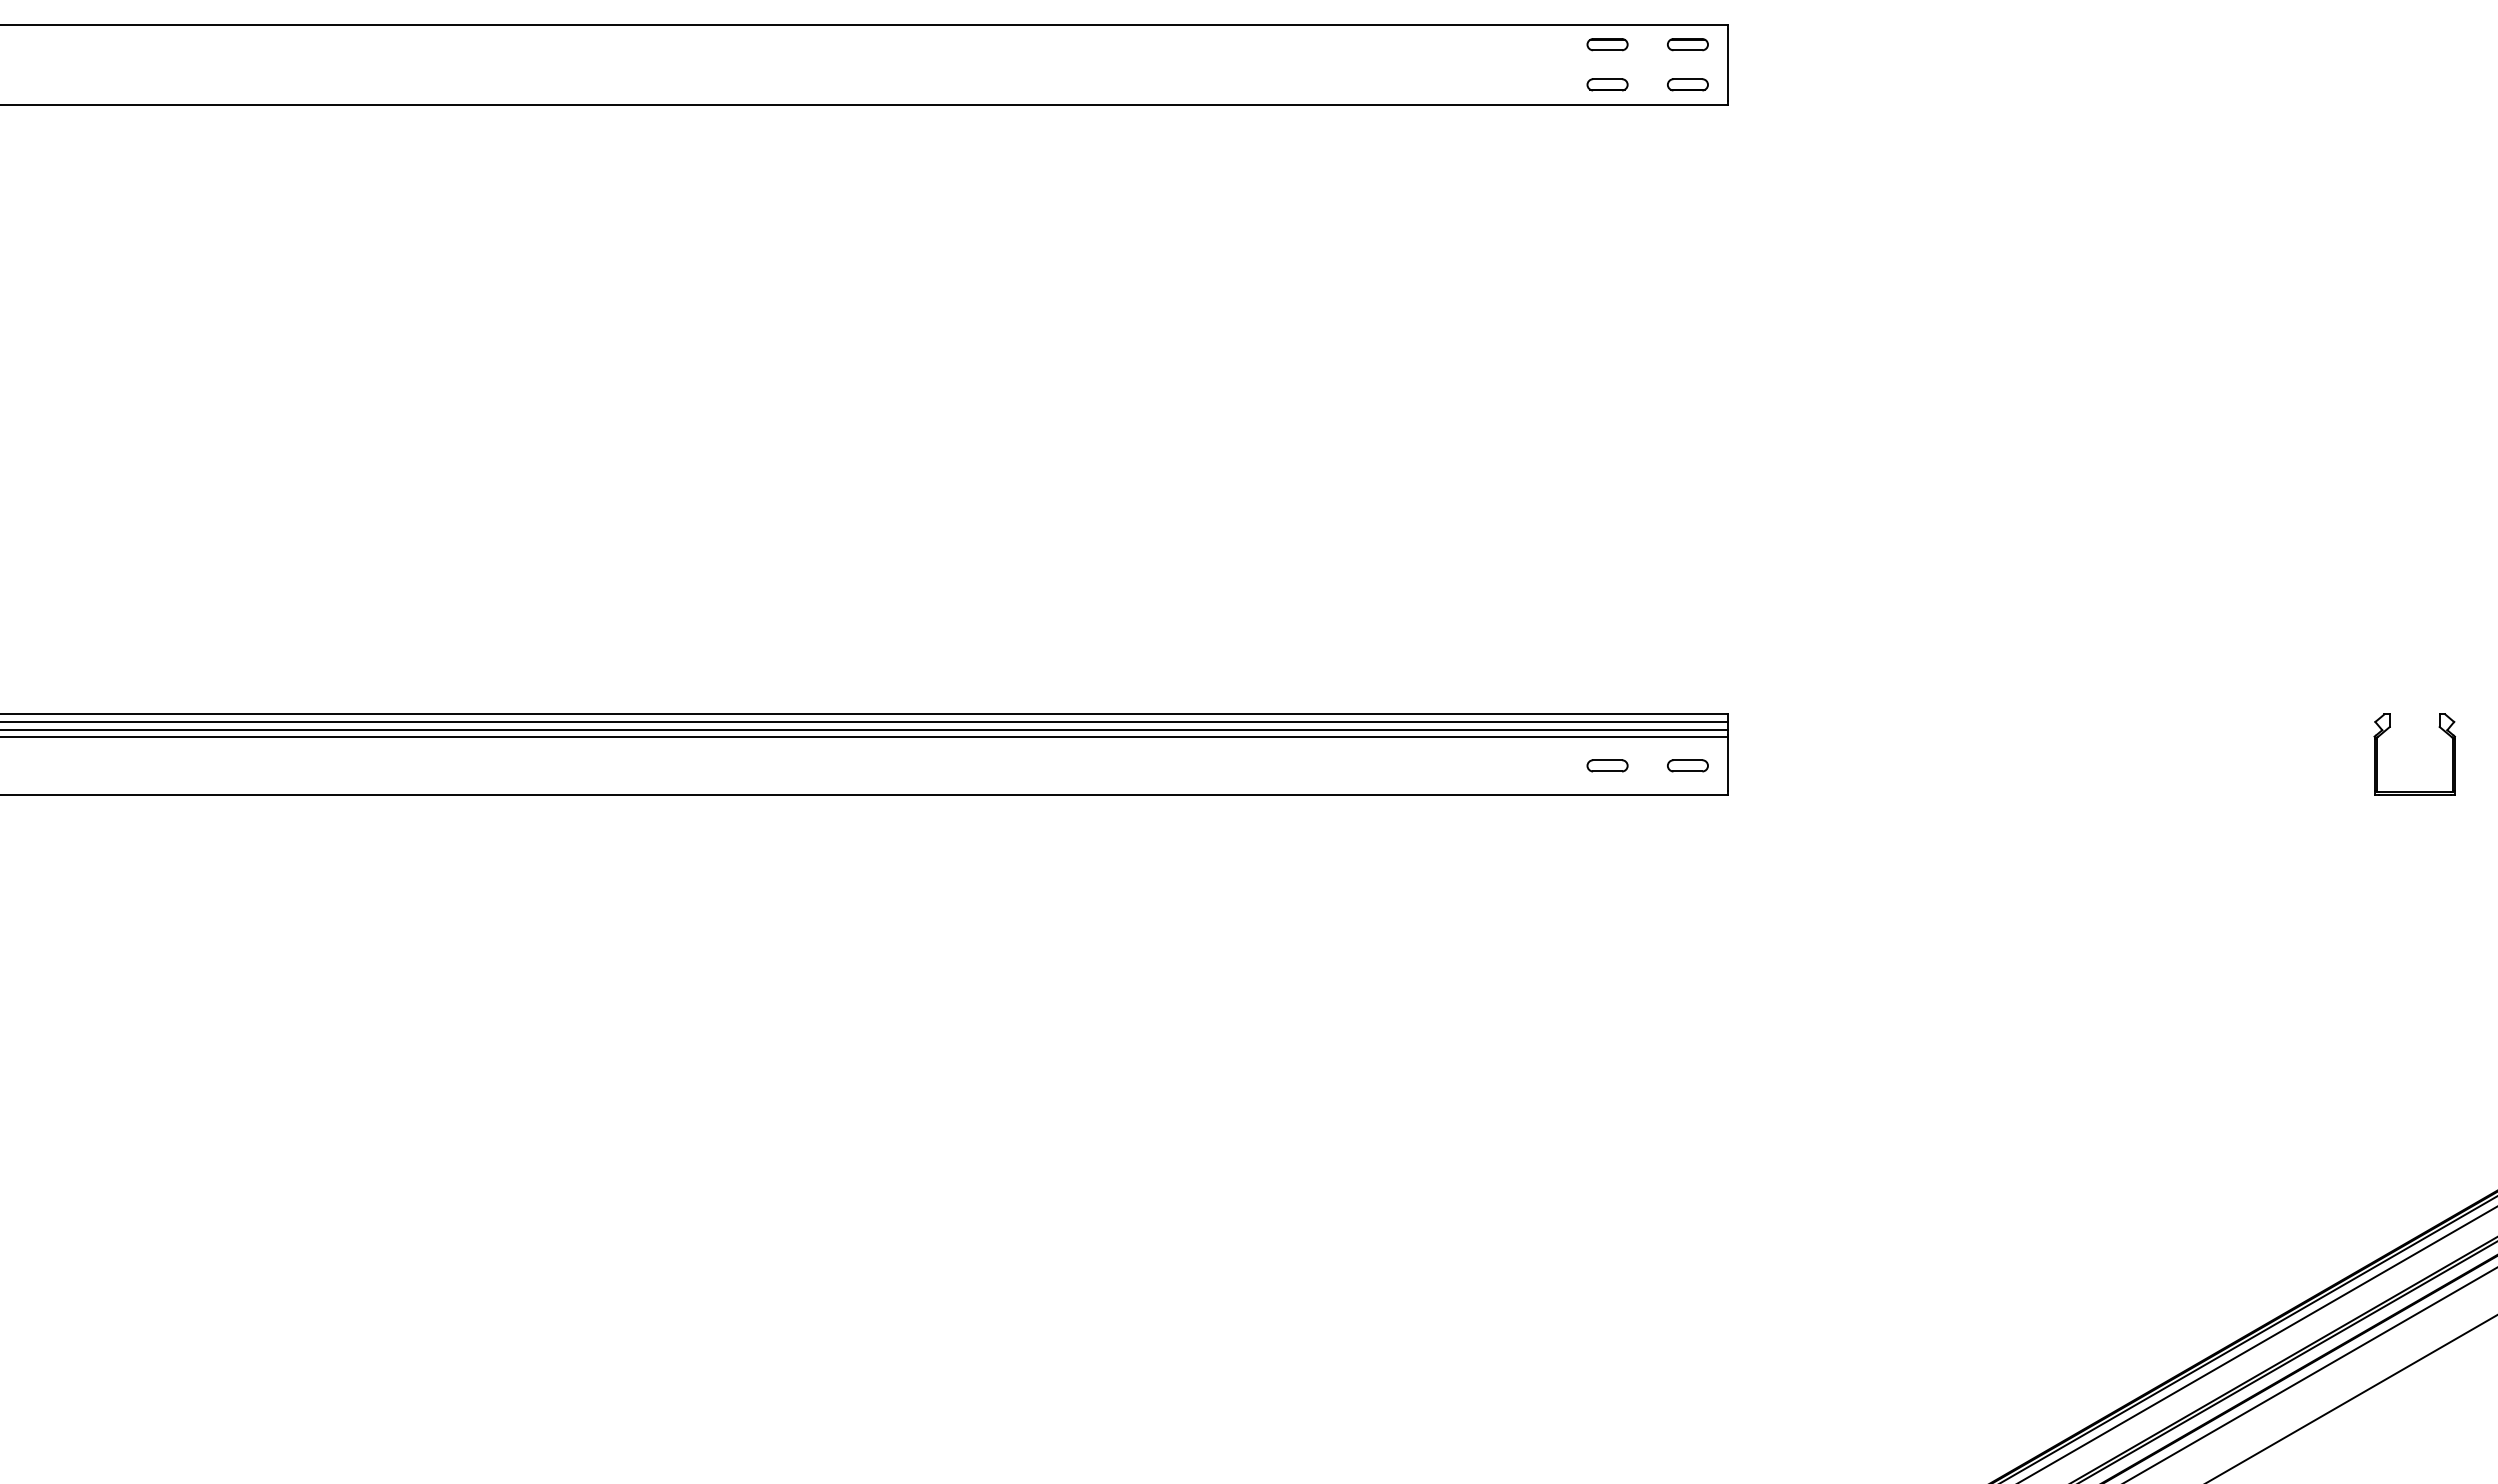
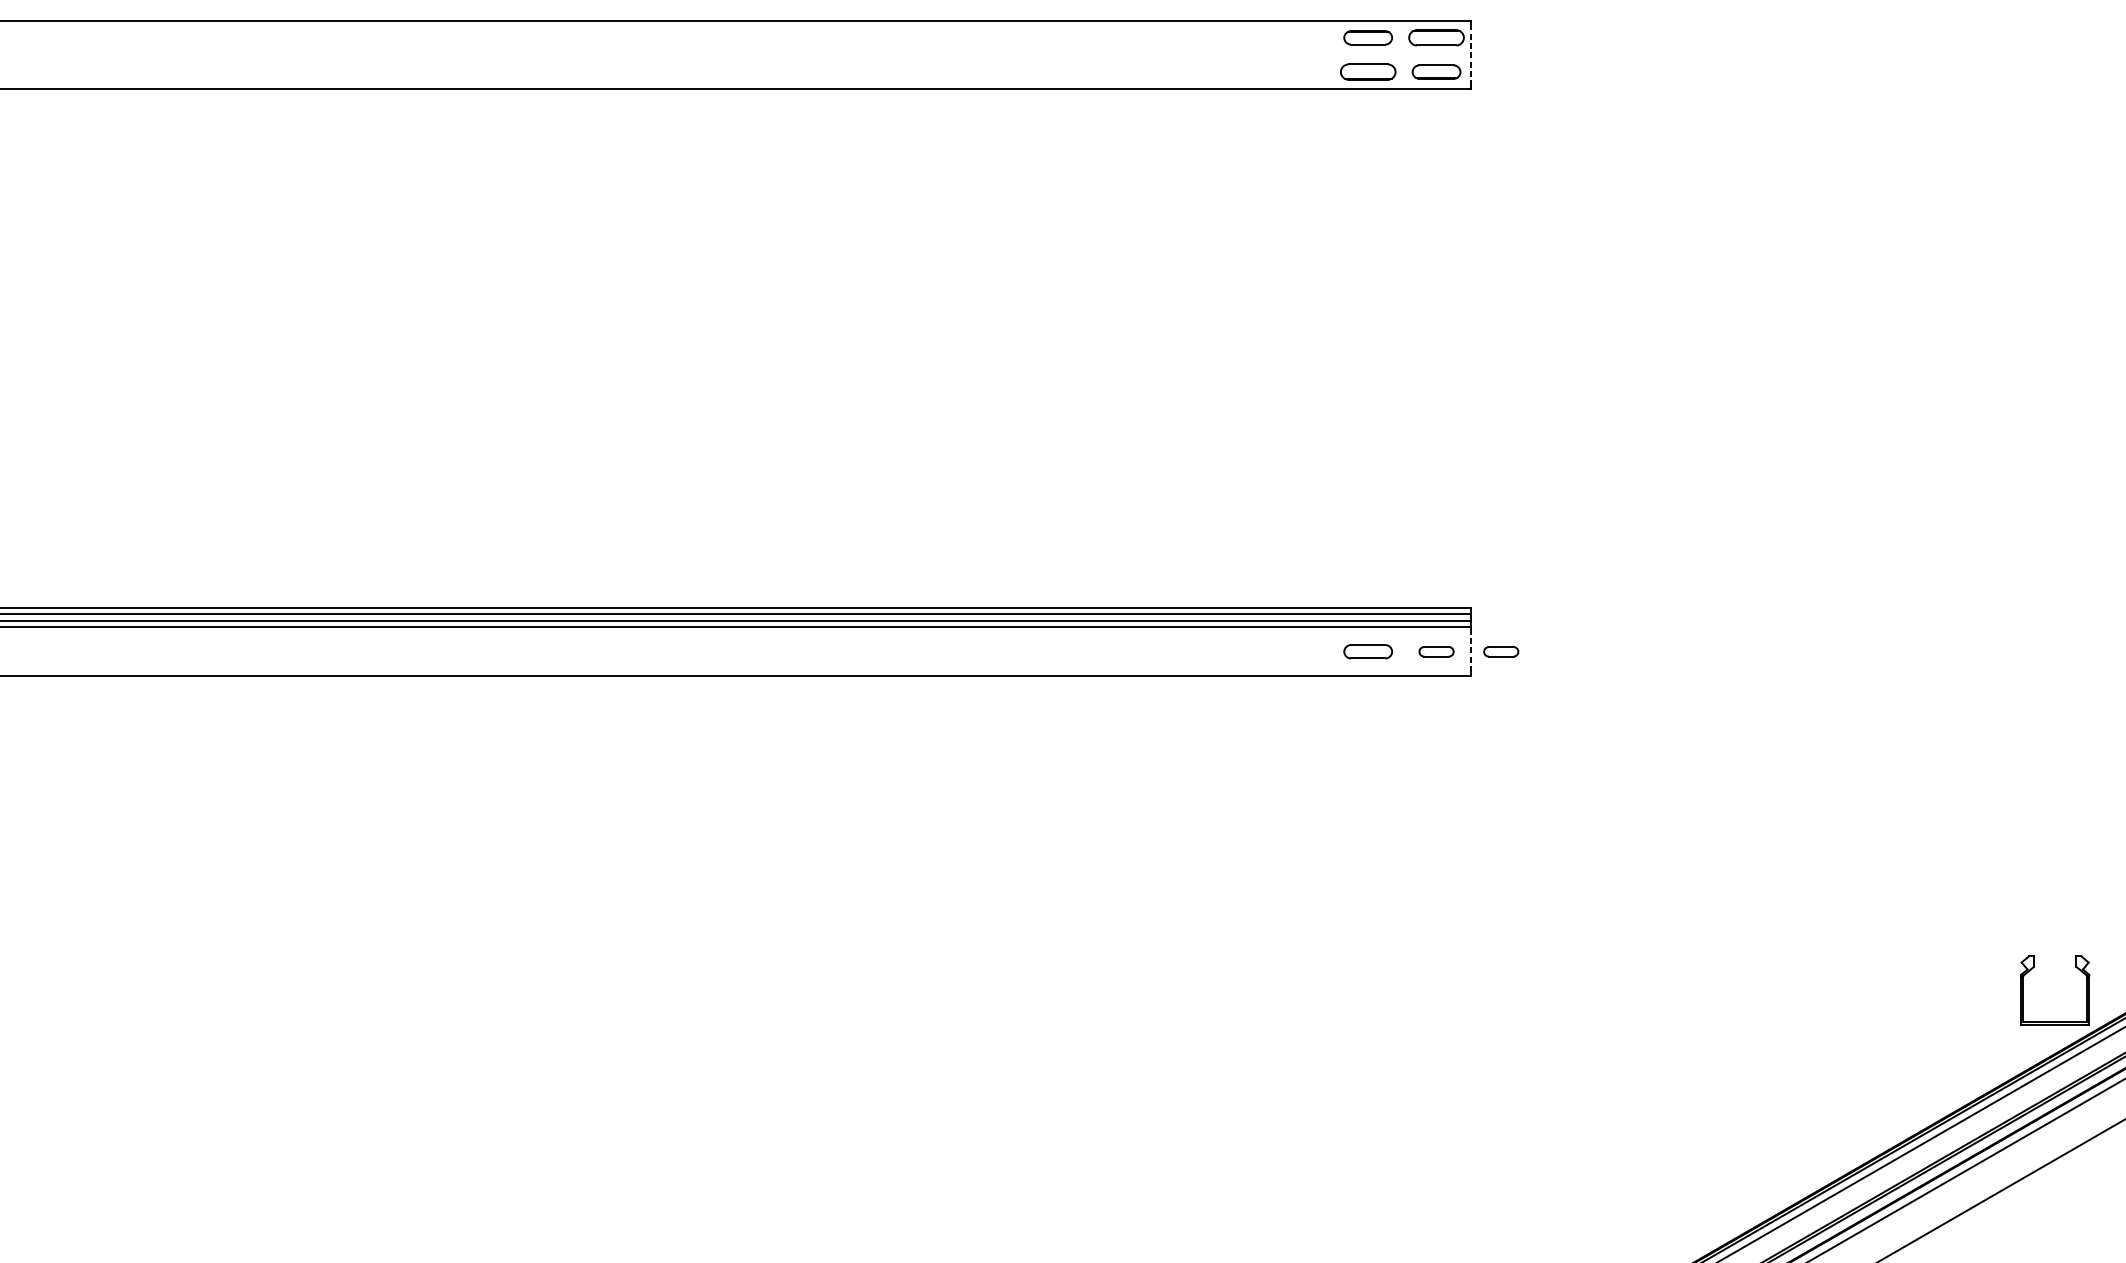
part: (1607, 44) -> (1368, 37), size x1.4
part: (1687, 44) -> (1436, 37), size x1.6
line: (1728, 65) -> (1471, 55), solid -> dashed
part: (1607, 84) -> (1368, 71), size x1.6
part: (1687, 84) -> (1436, 71), size x1.4
part: (2389, 728) -> (2033, 968), moved
part: (1607, 765) -> (1368, 651), size x1.4
line: (1728, 765) -> (1471, 651), solid -> dashed
part: (1763, 765) -> (1500, 651), added

